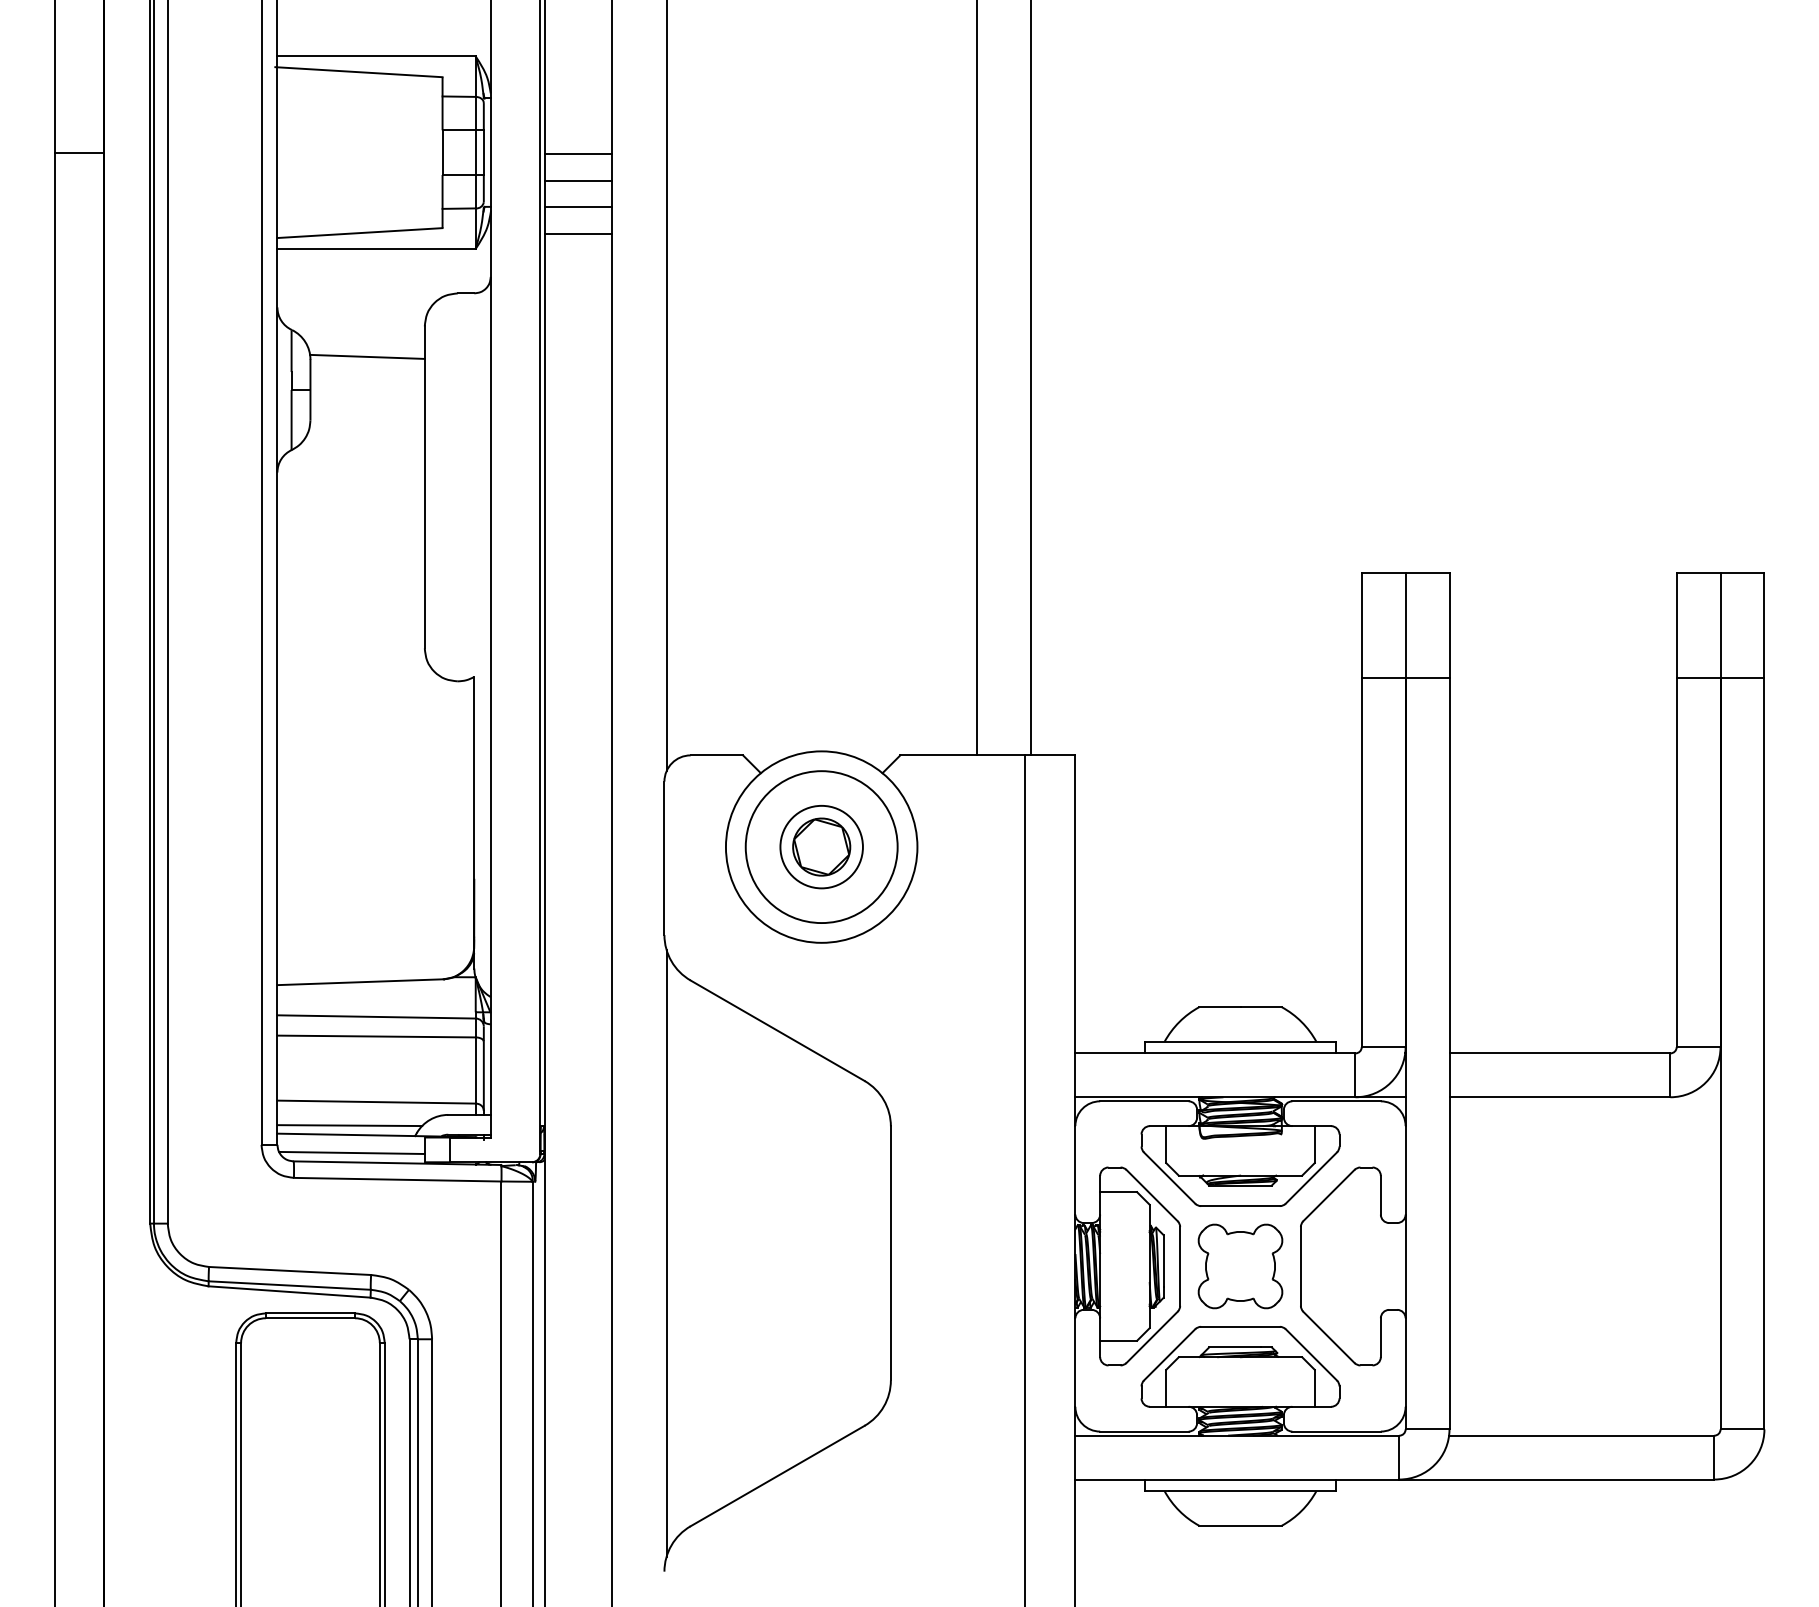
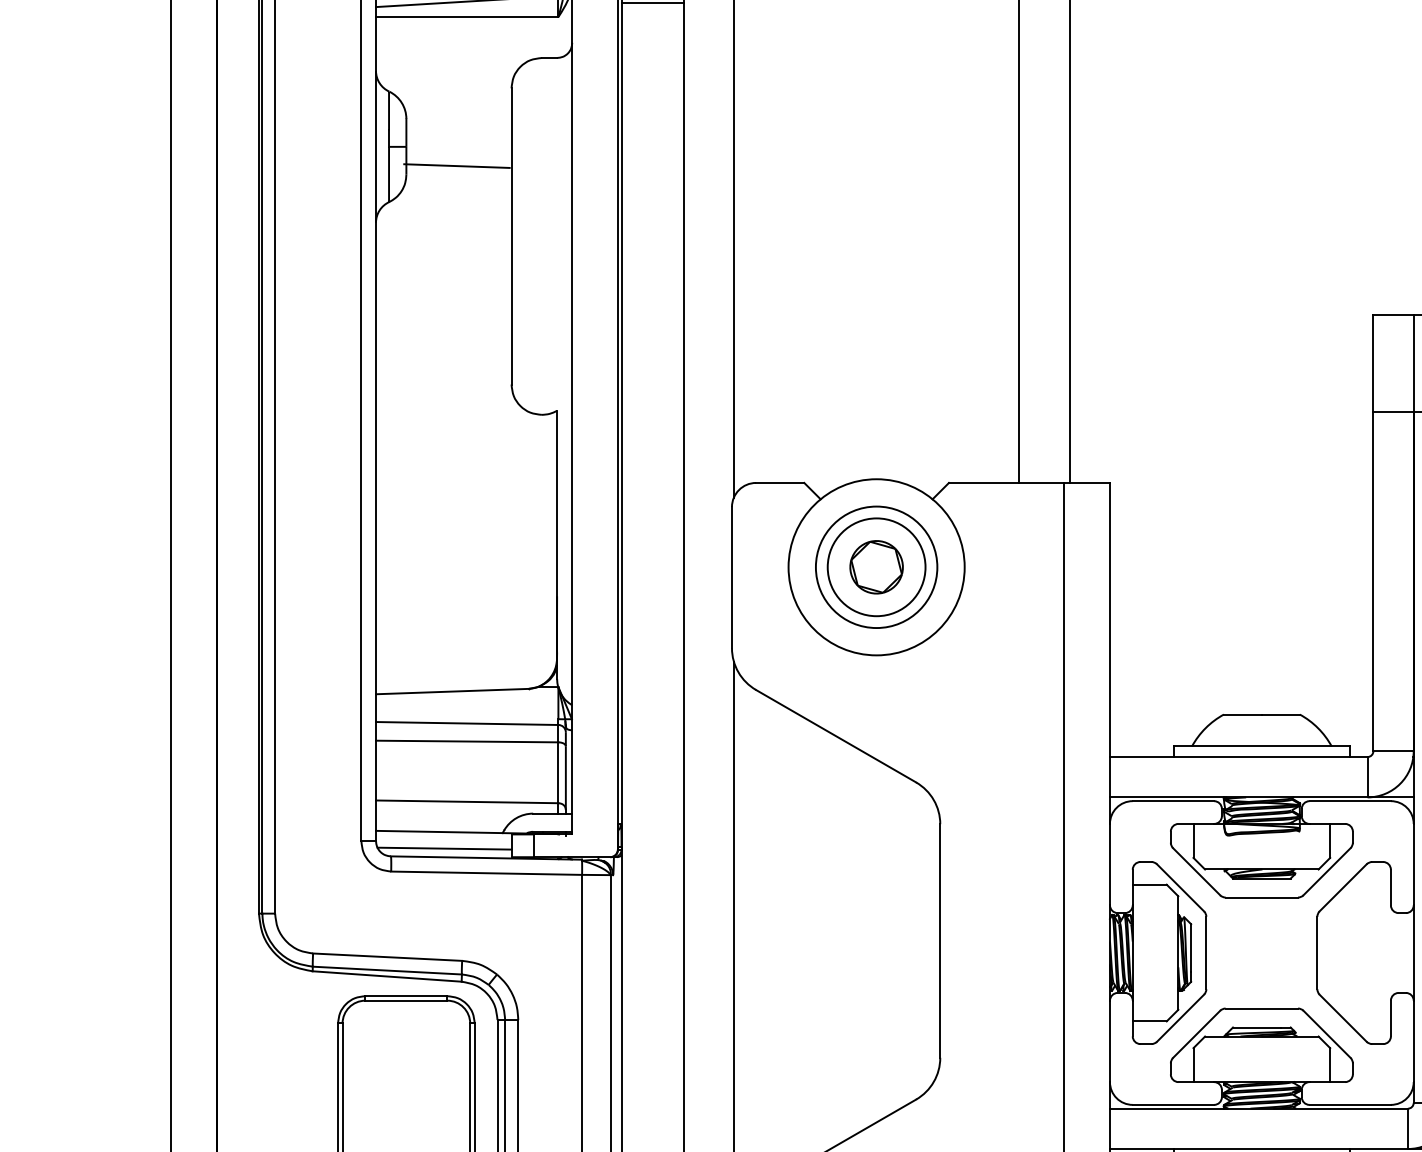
line: (367, 356) -> (457, 165), moved
circle: (821, 846) -> (876, 566), size x1.6
circle: (821, 847) -> (876, 567), size x0.7
line: (349, 1125) -> (442, 823), removed
part: (1240, 1266) -> (1261, 953), removed

